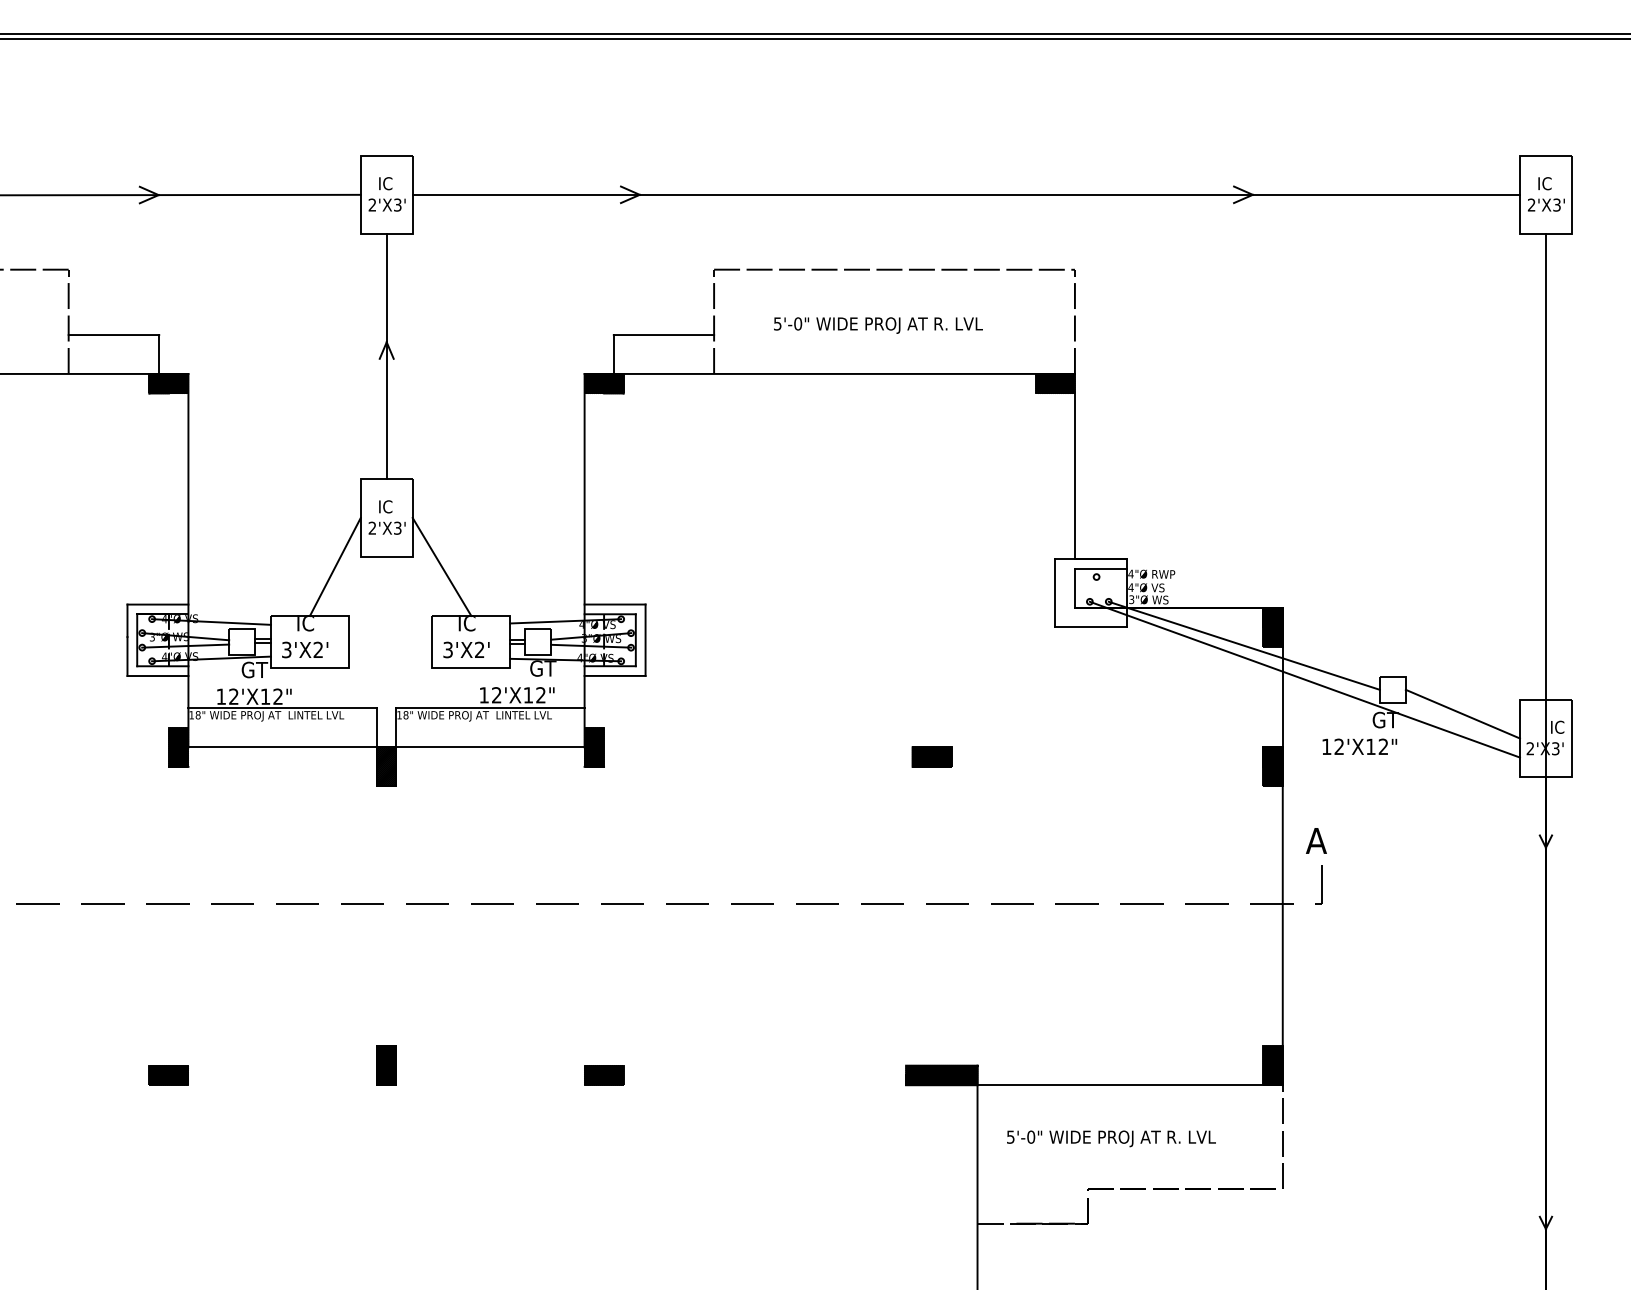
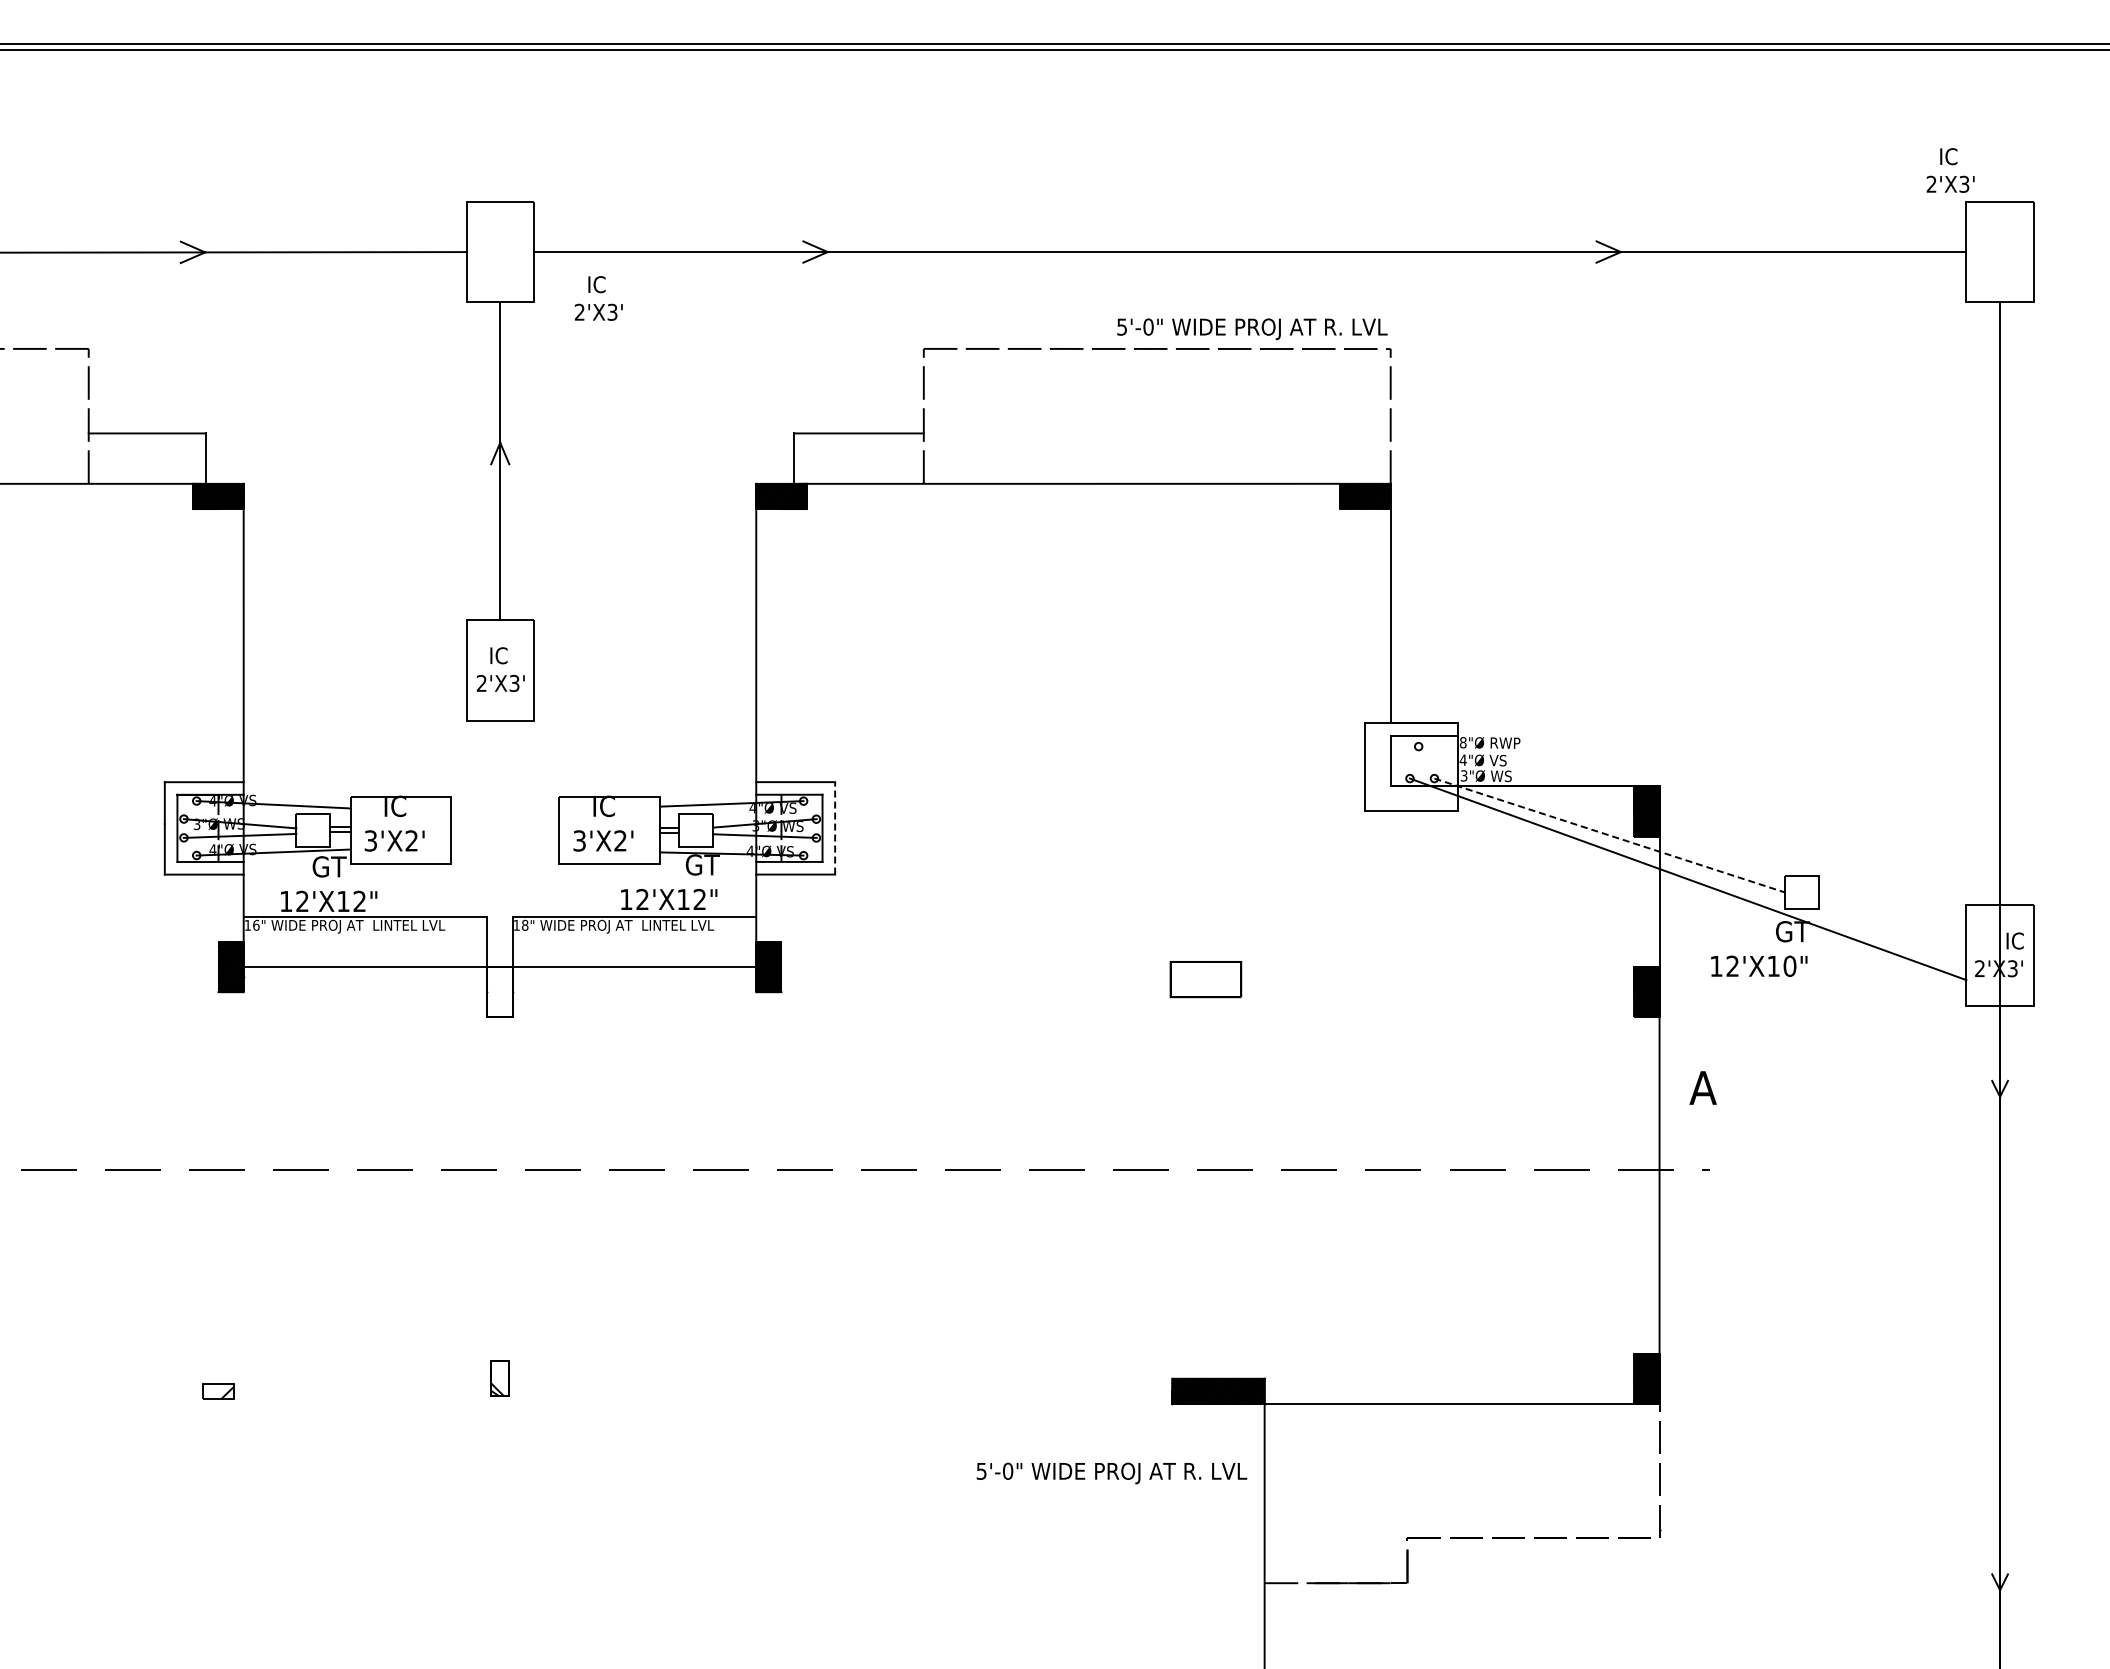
text: (386, 194) -> (598, 298), moved
text: (1546, 194) -> (1950, 170), moved
text: (878, 325) -> (1252, 329), moved
line: (335, 566) -> (433, 733), removed
line: (441, 566) -> (571, 733), removed
text: (1130, 573) -> (1462, 742), 4"Ø -> 8"Ø
line: (645, 639) -> (835, 827), solid -> dashed
line: (1244, 645) -> (1610, 835), solid -> dashed
line: (1462, 713) -> (1892, 923), removed
text: (198, 714) -> (256, 924), 18" -> 16"
text: (1383, 746) -> (1789, 965), 12'X12" -> 12'X10"
part: (931, 757) -> (1205, 979), size x1.4
hatch: (386, 767) -> (499, 992), removed
line: (1321, 884) -> (1709, 1144), removed
part: (386, 1065) -> (499, 1378), size x0.7
part: (168, 1075) -> (218, 1391), size x0.6
part: (604, 1075) -> (781, 1391), removed
text: (1111, 1138) -> (1111, 1473), moved

